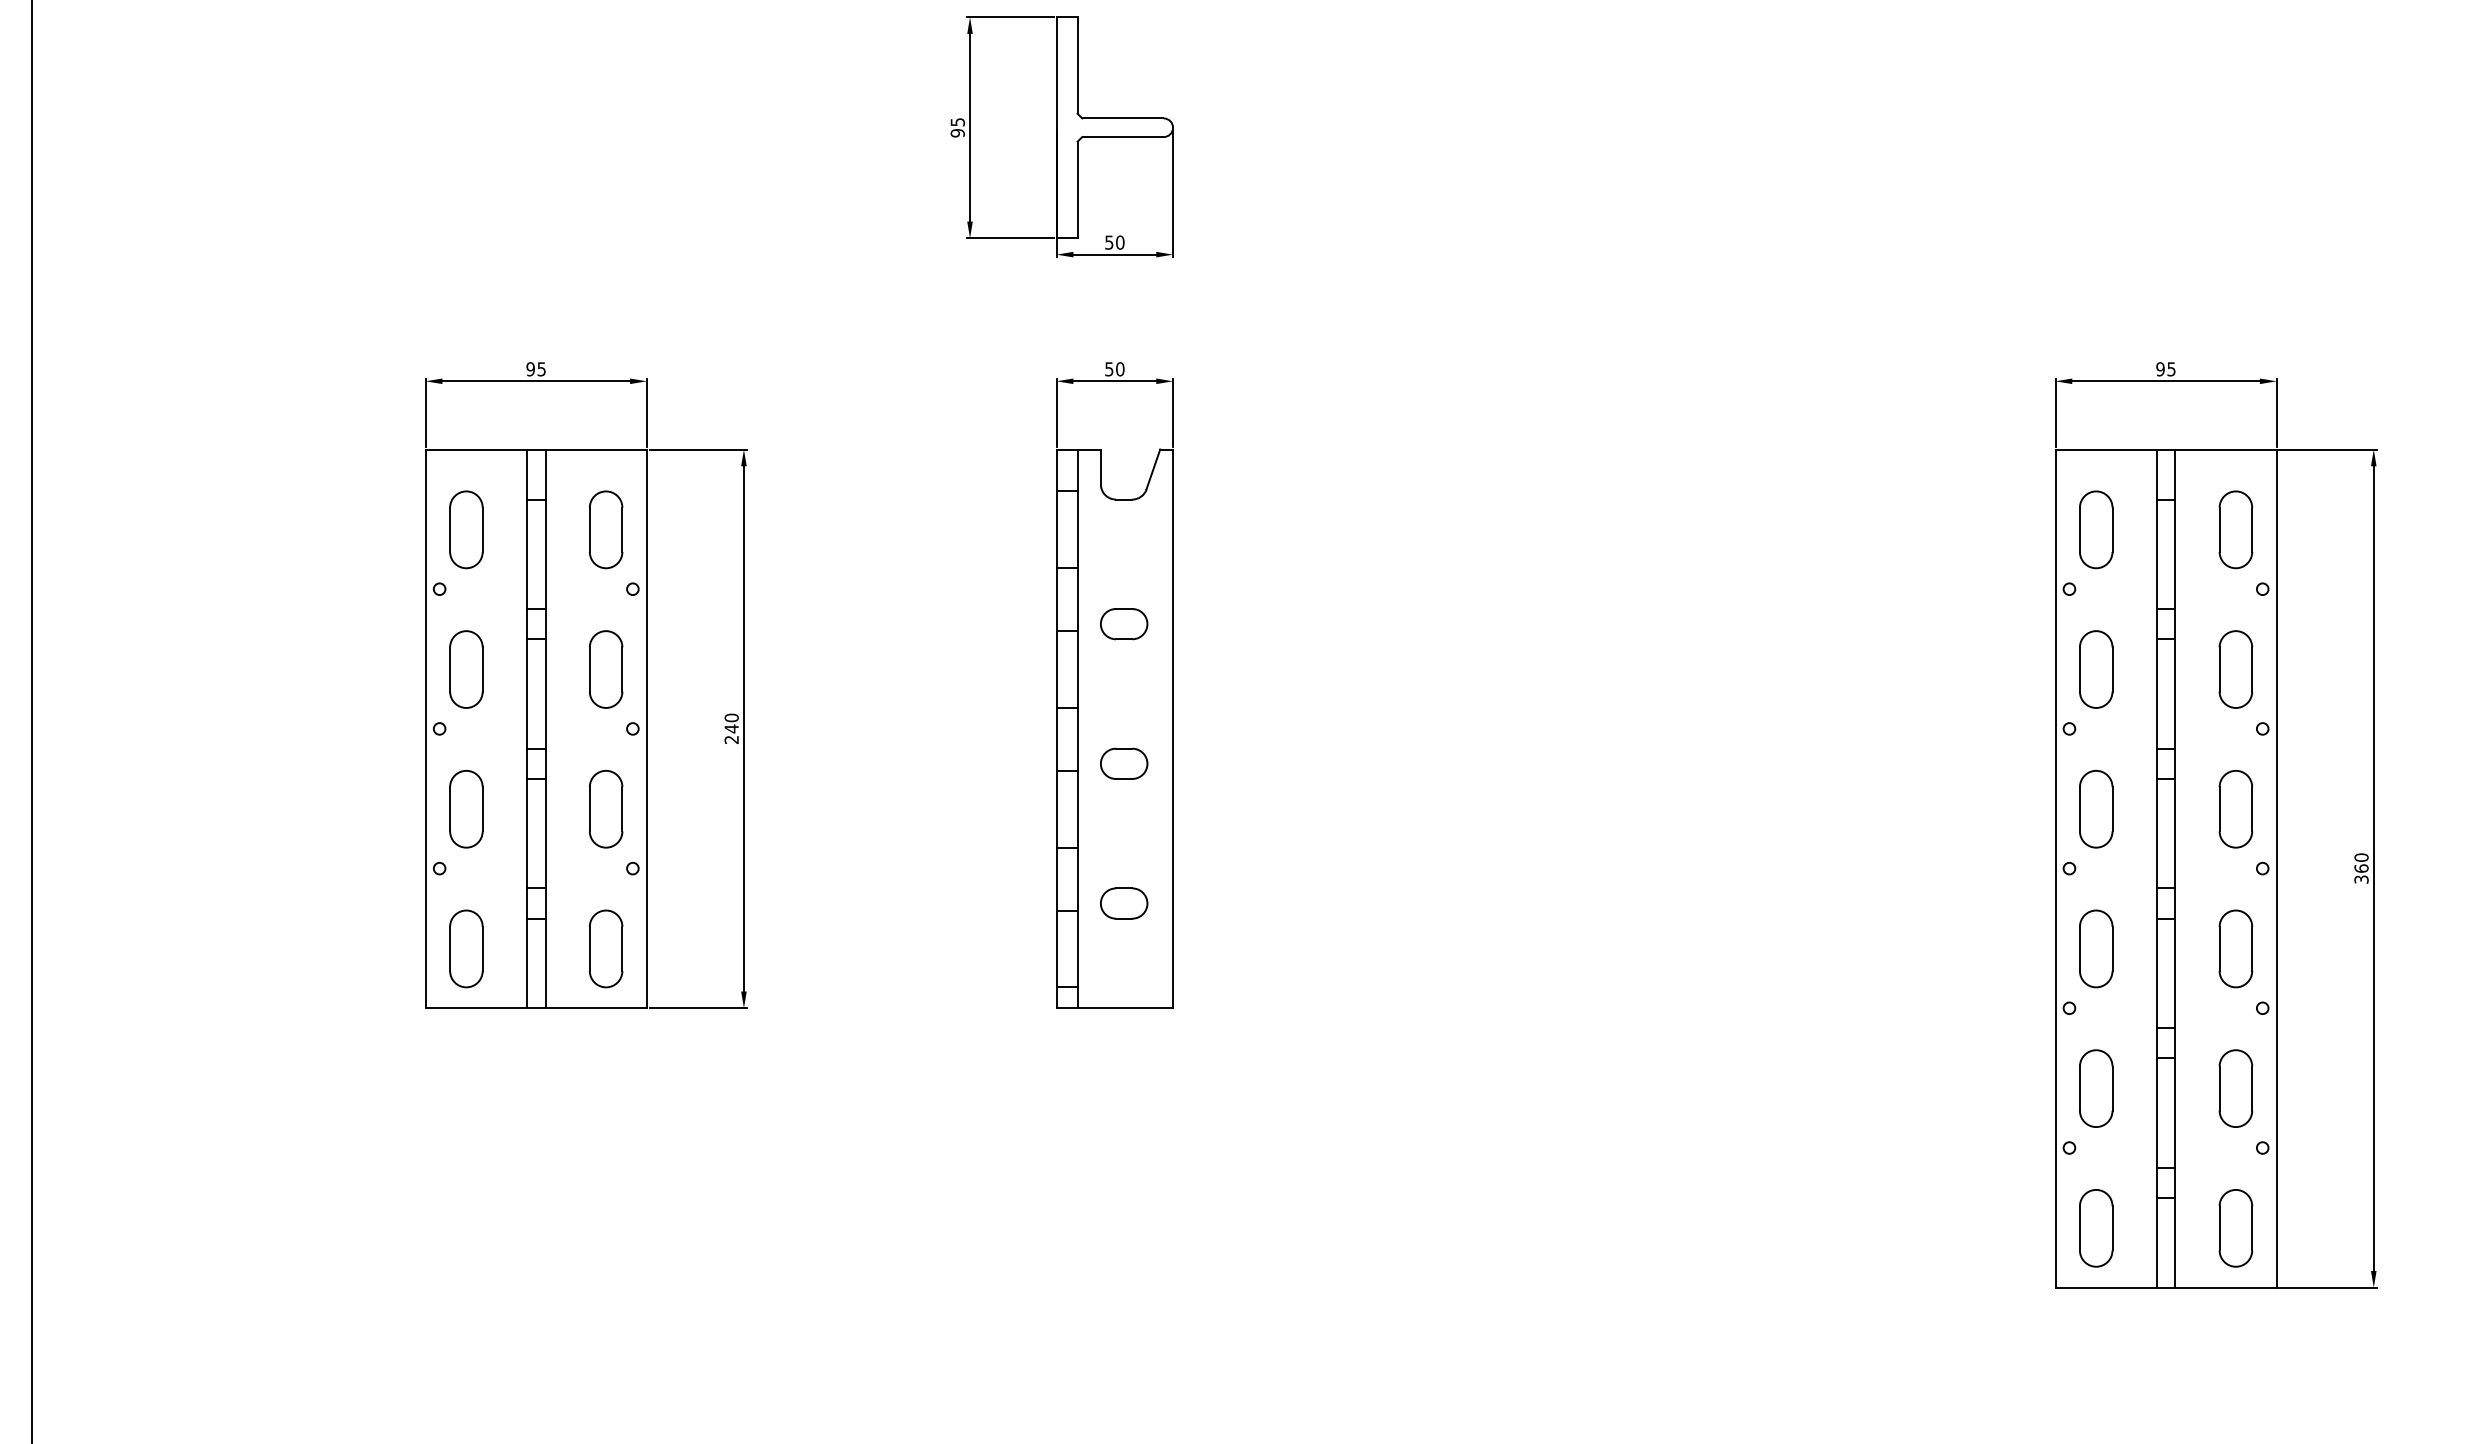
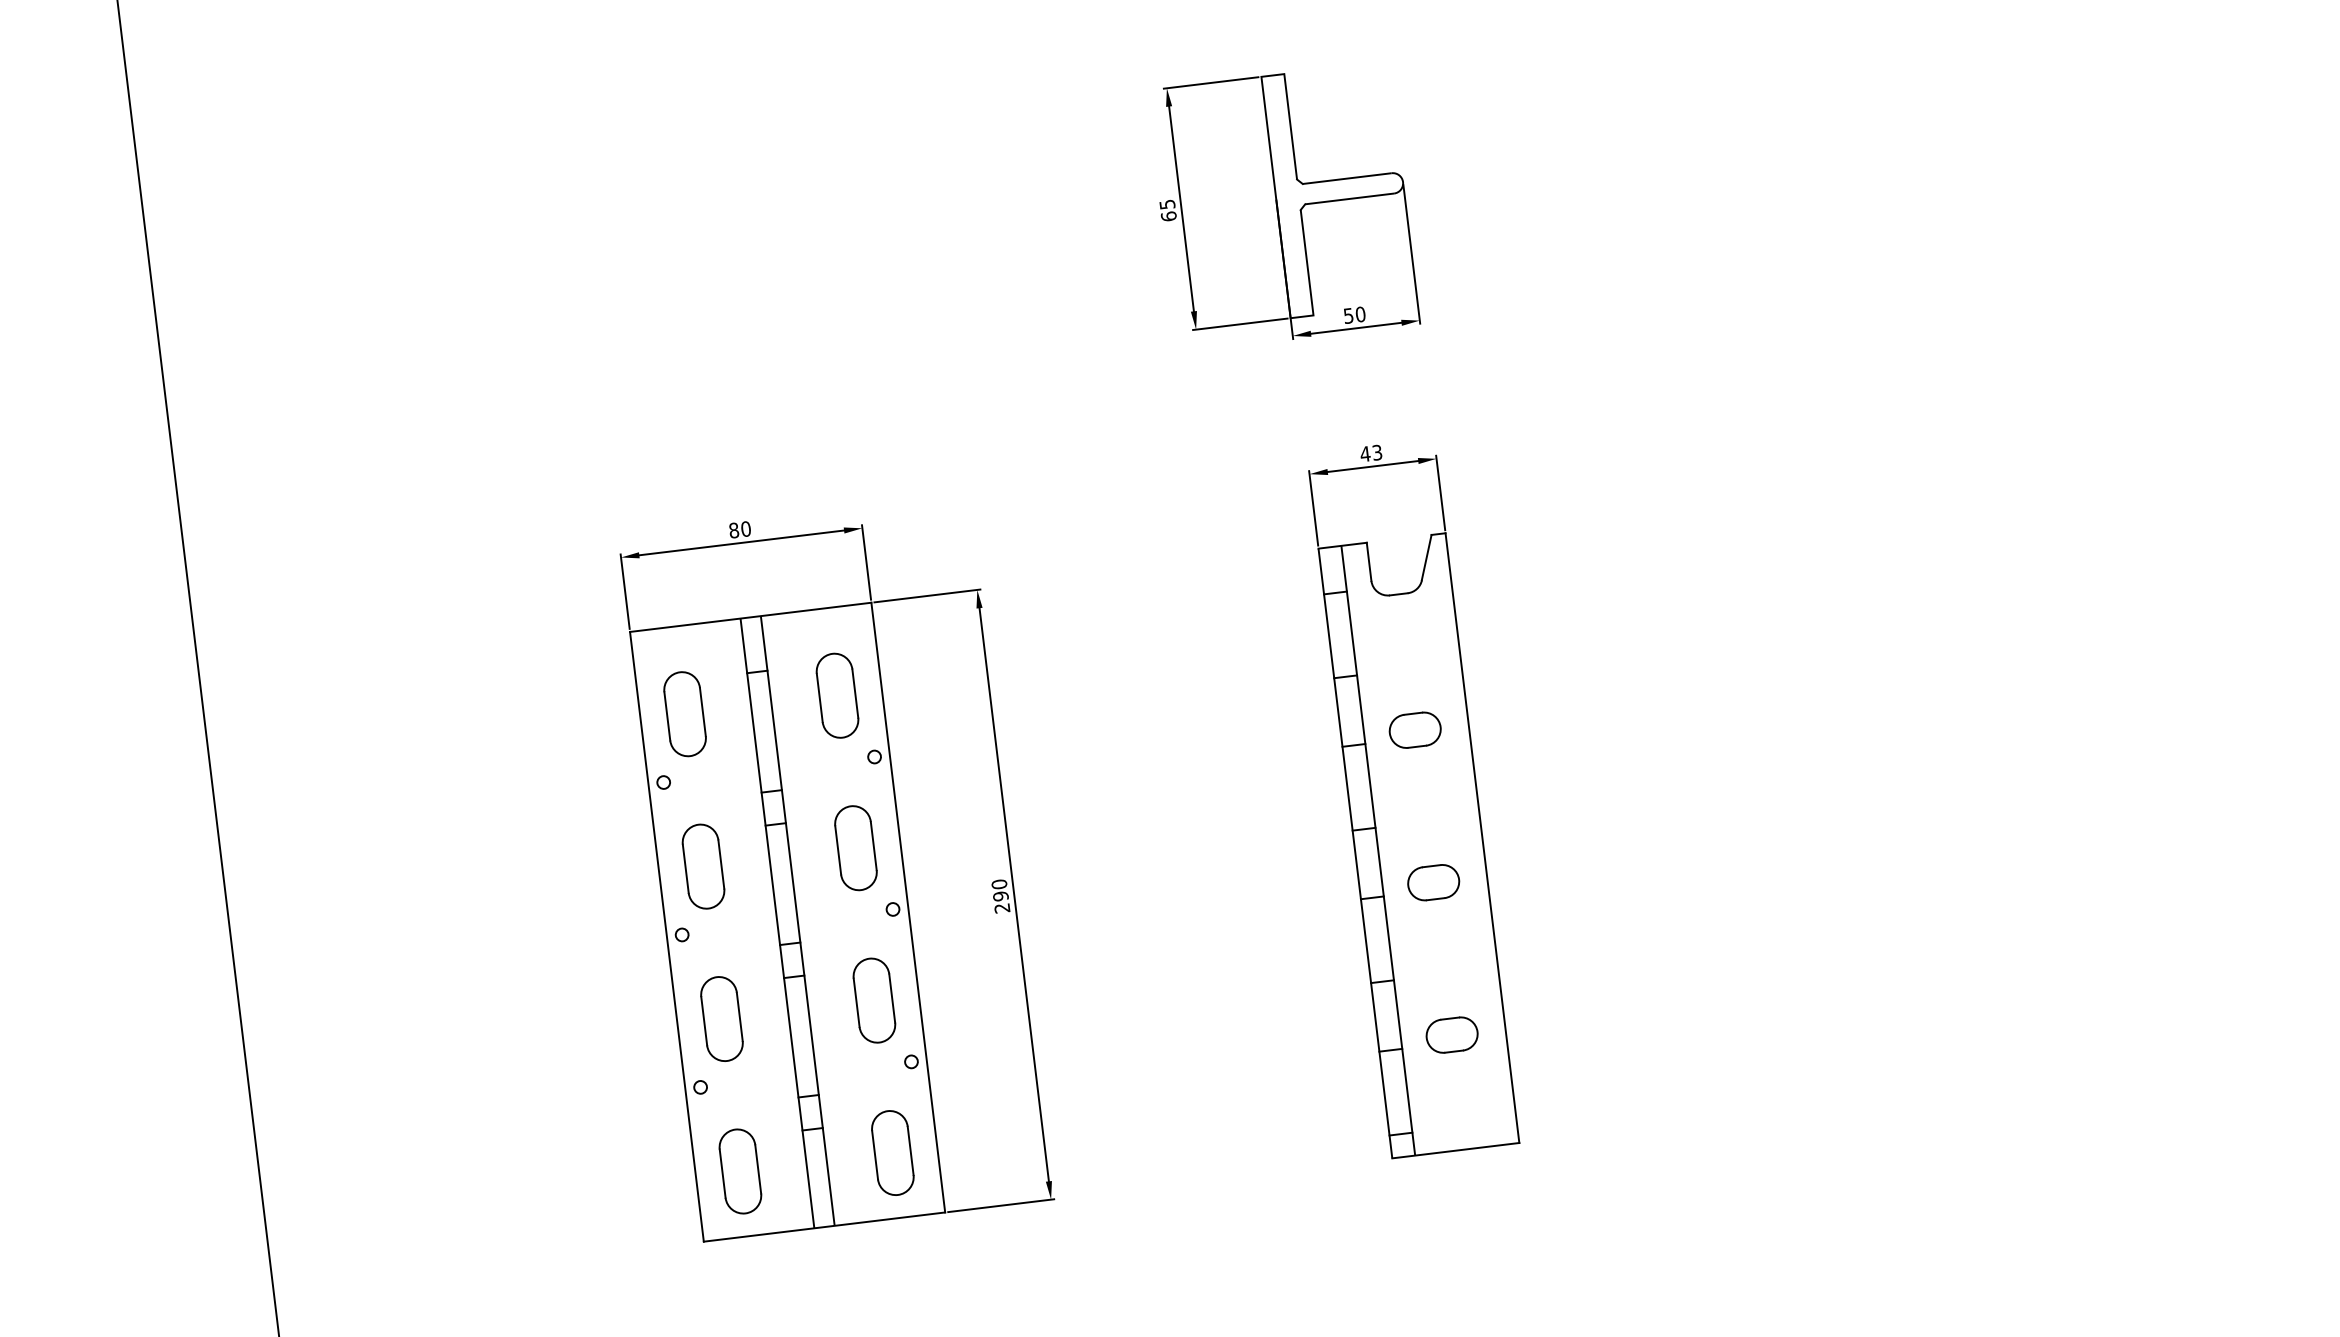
text: (957, 132) -> (1168, 215), 95 -> 65
text: (535, 369) -> (739, 530), 95 -> 80
text: (1114, 369) -> (1371, 453), 50 -> 43
text: (731, 728) -> (1000, 895), 240 -> 290

